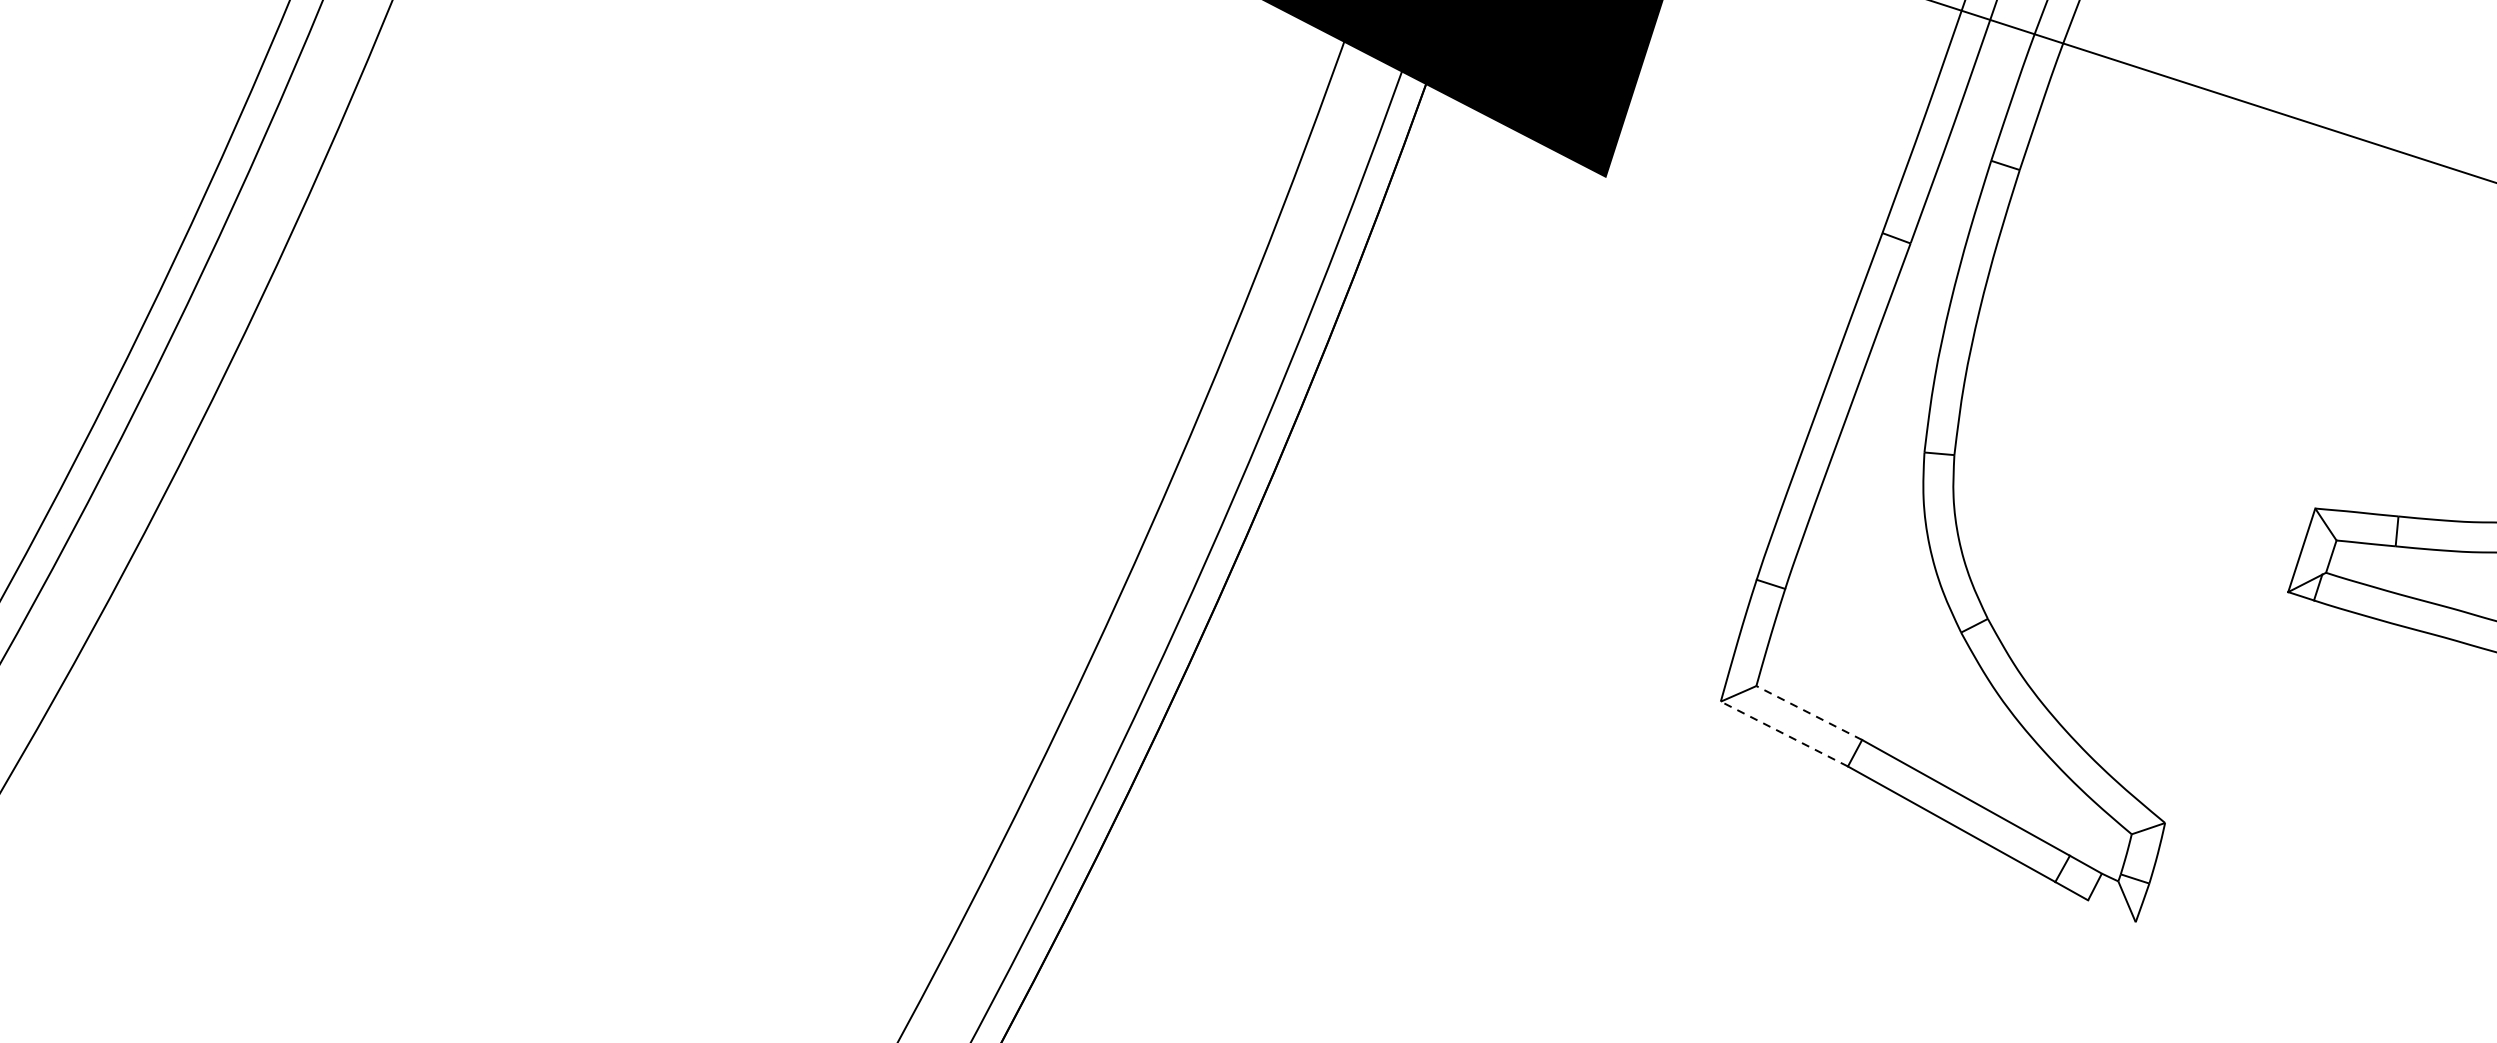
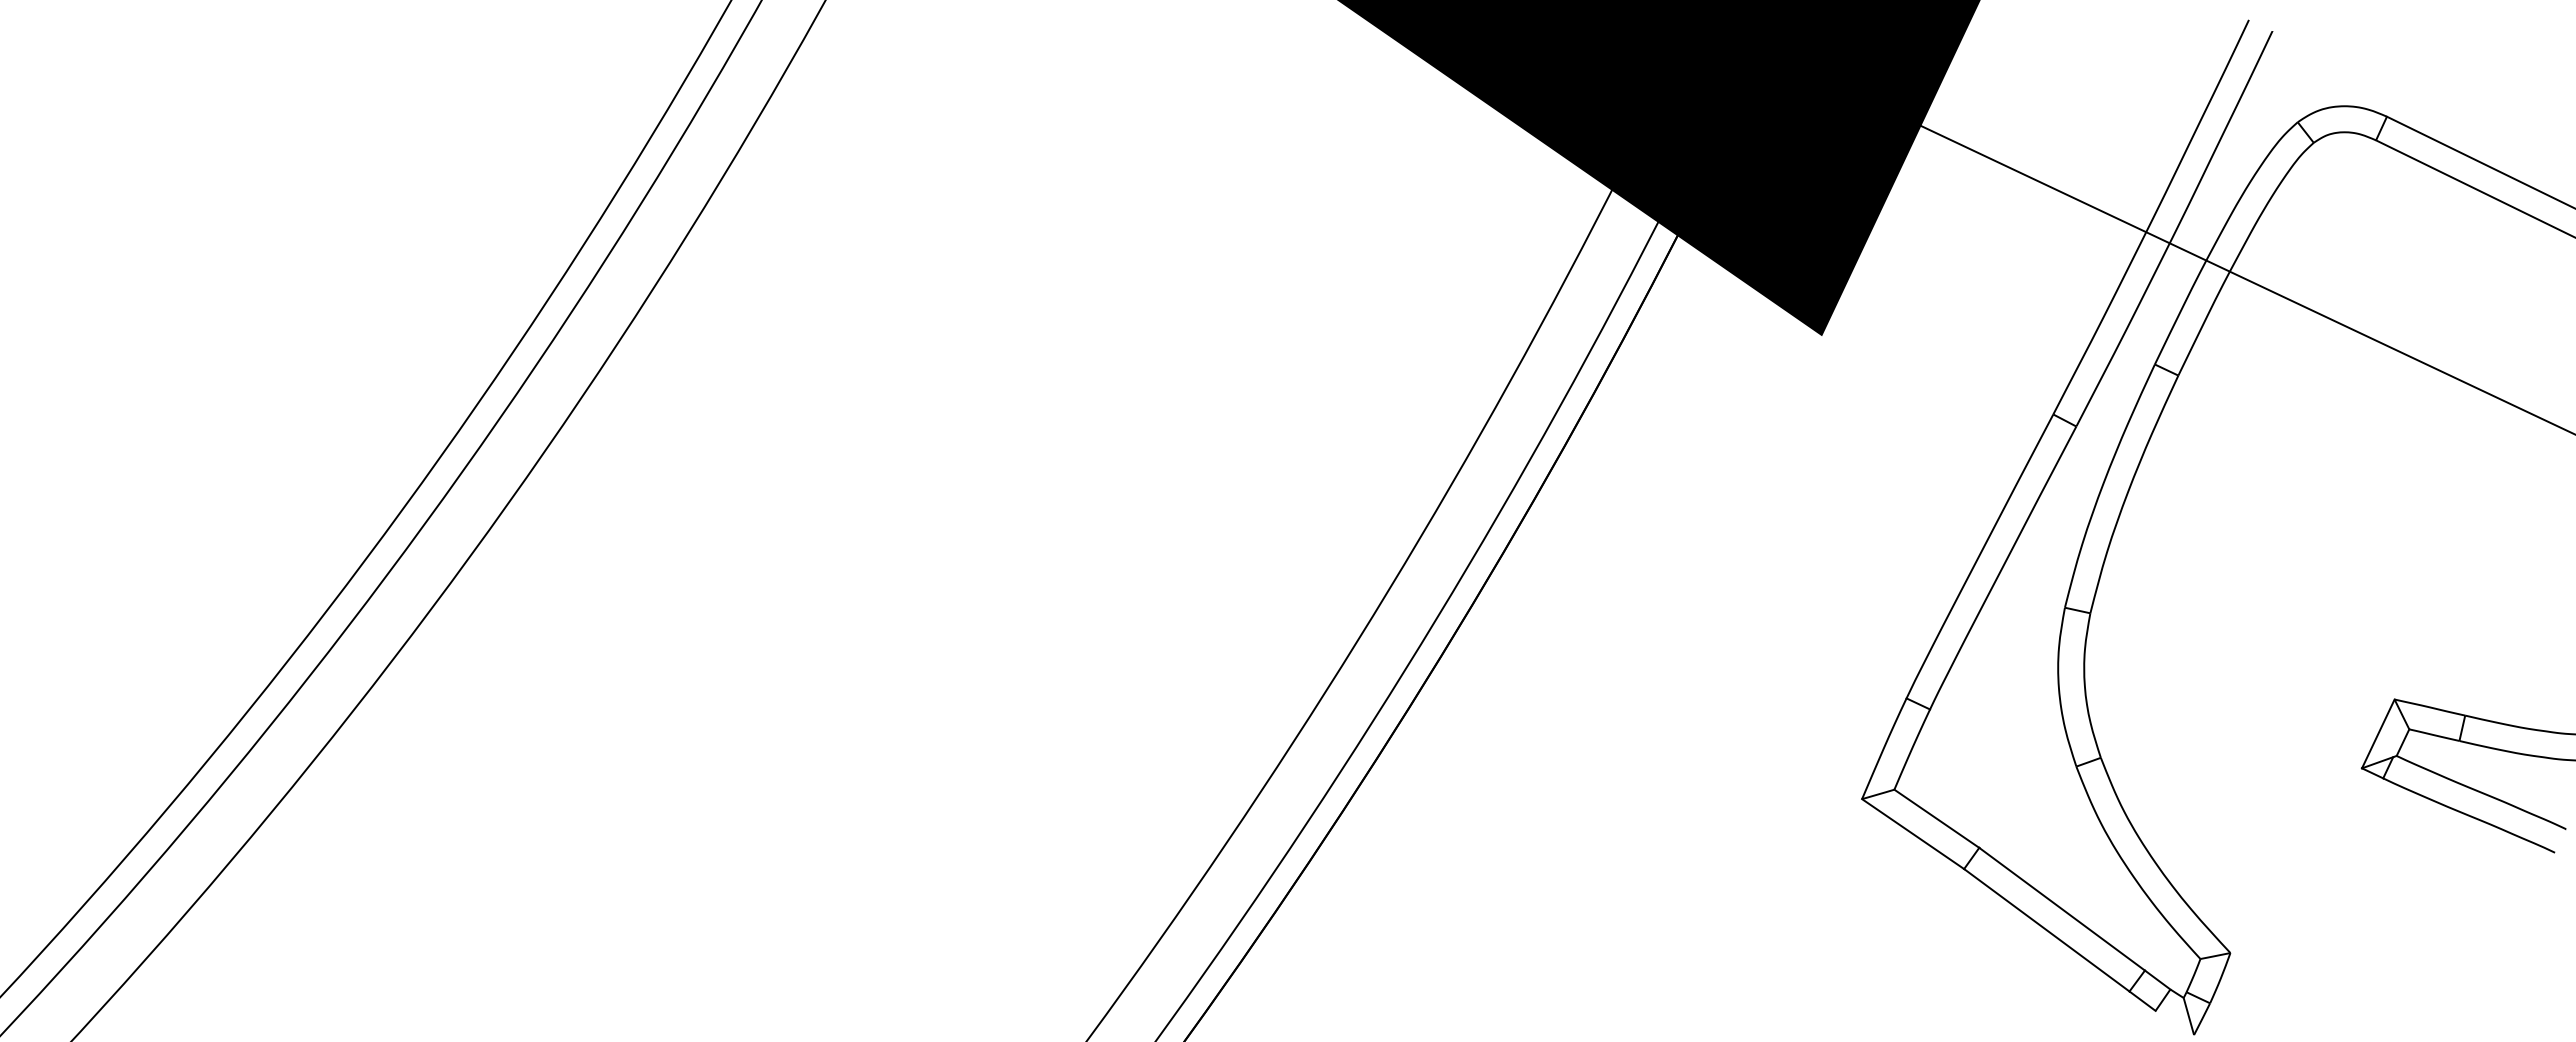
line: (1808, 712) -> (1936, 818), dashed -> solid
line: (1784, 734) -> (1913, 834), dashed -> solid

